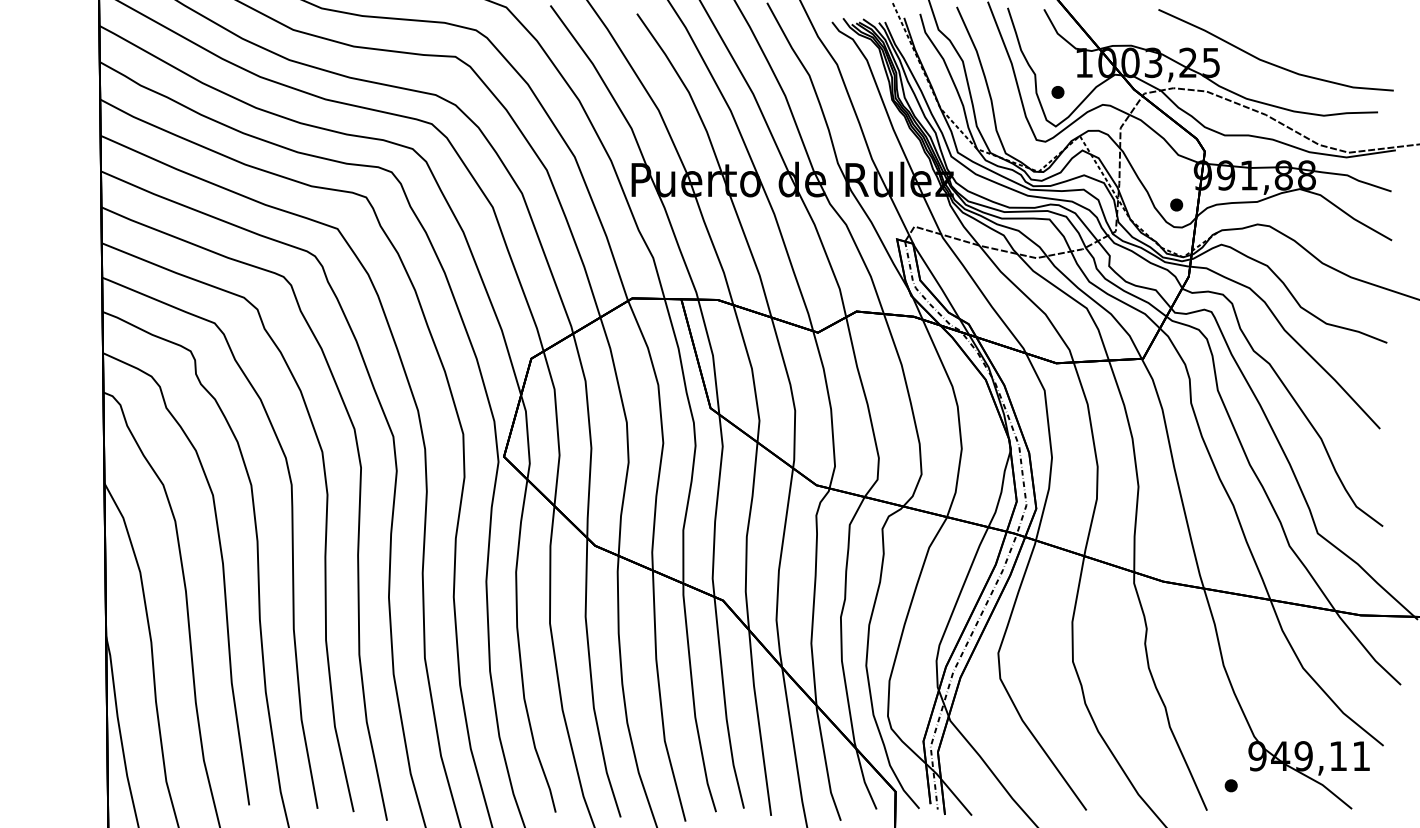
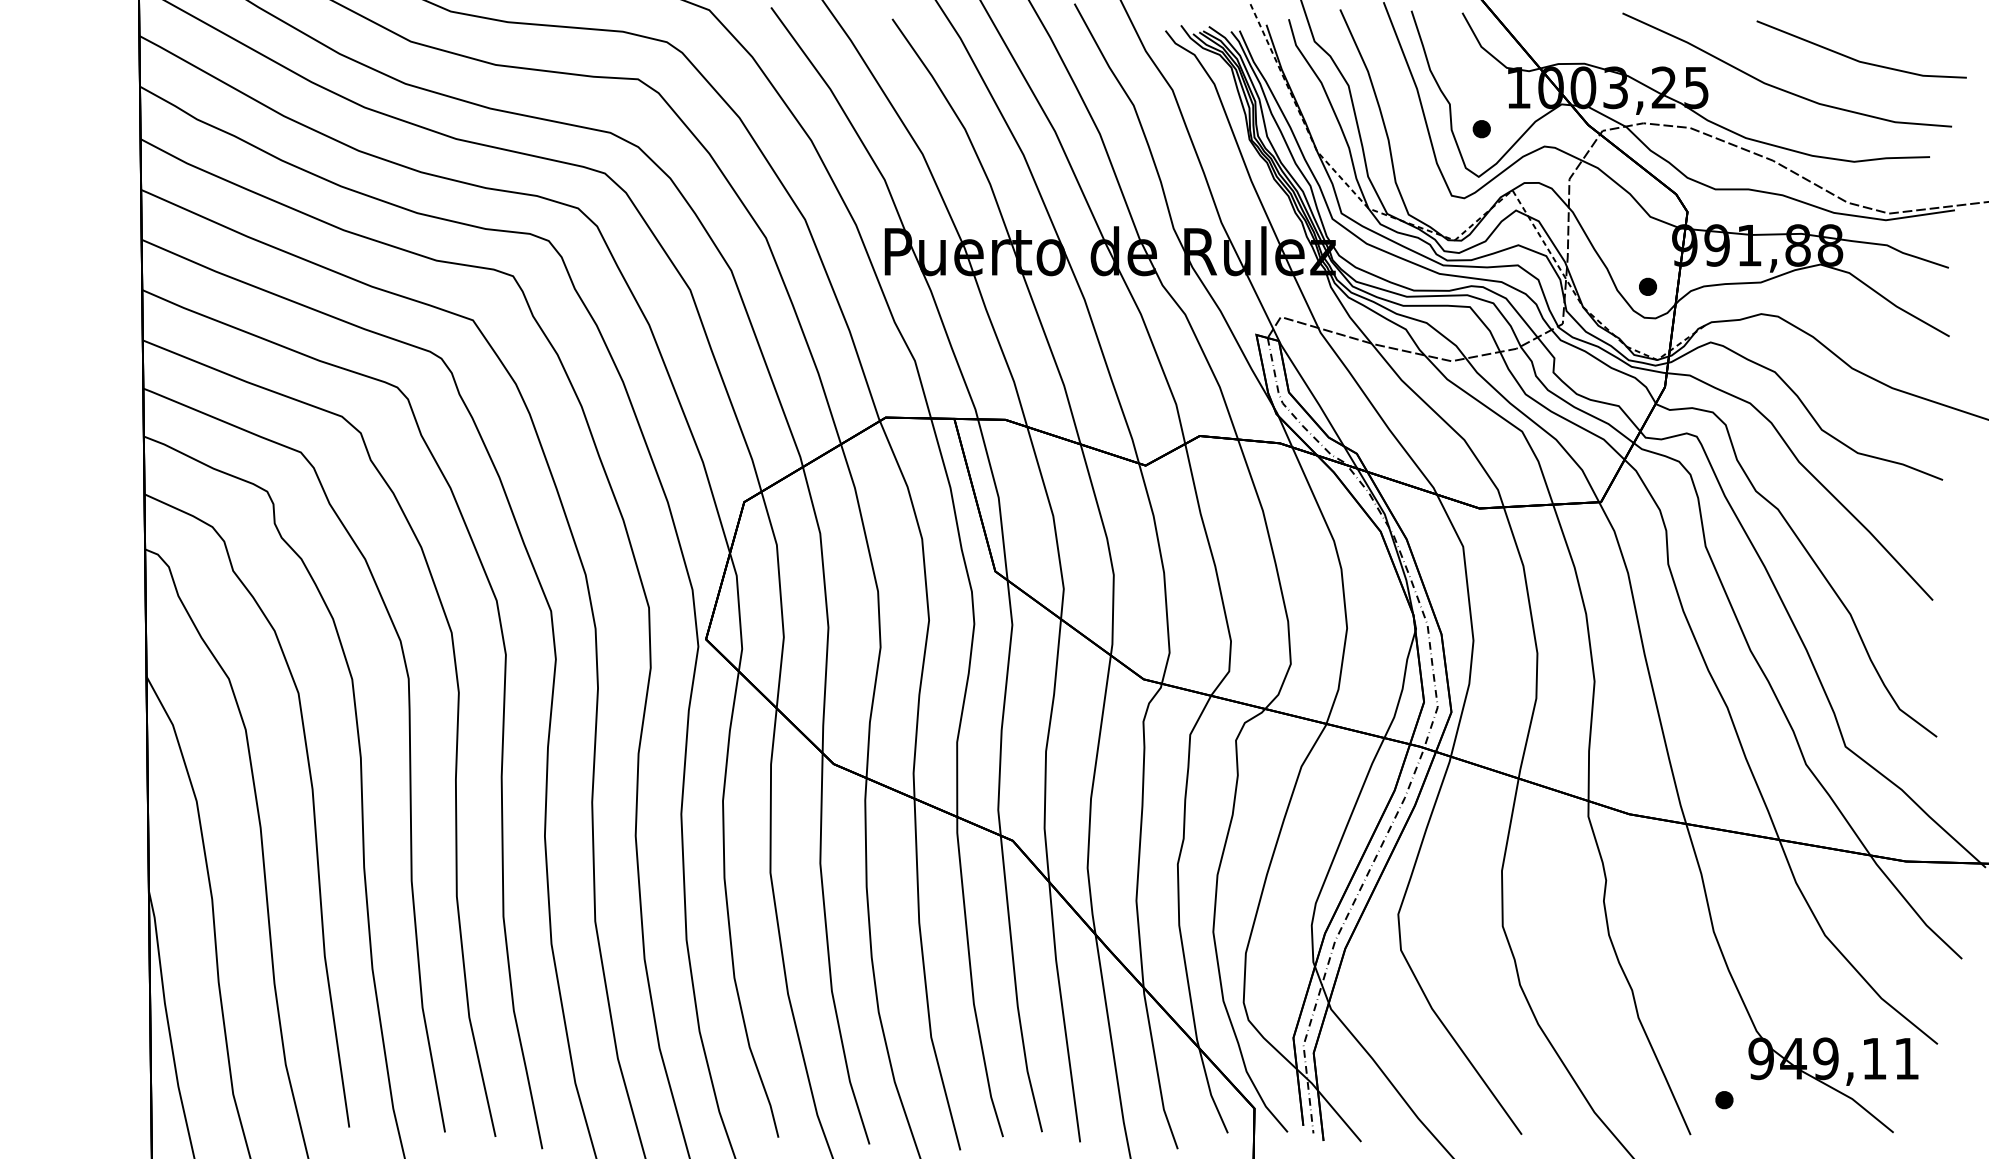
line: (1326, 42) -> (1857, 59), added

